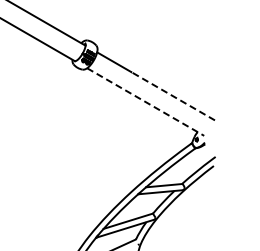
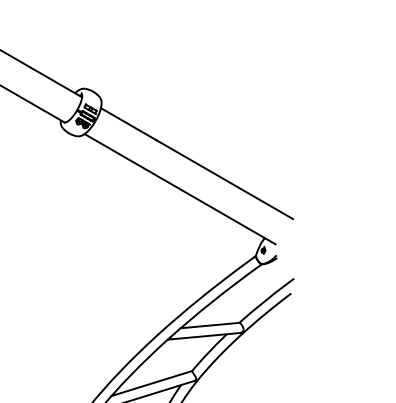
line: (172, 95) -> (223, 178), dashed -> solid
line: (145, 102) -> (179, 189), dashed -> solid

